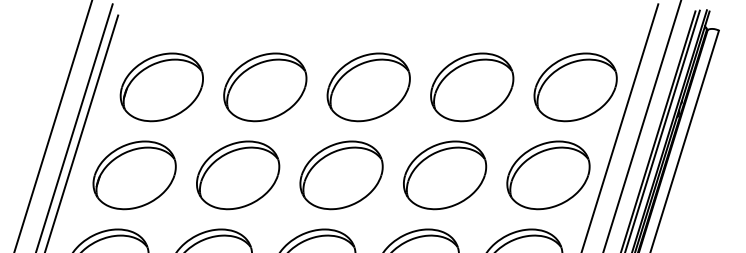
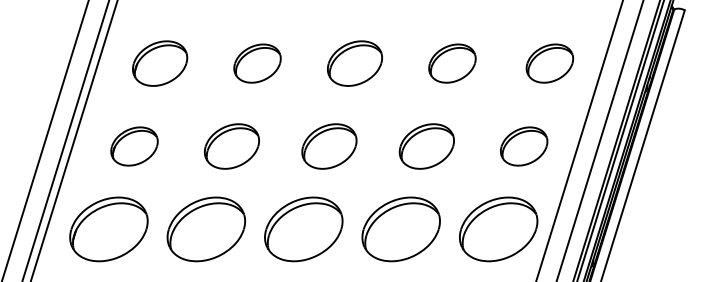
part: (161, 87) -> (159, 63), size x0.7
part: (265, 87) -> (257, 63), size x0.6
part: (368, 87) -> (354, 63), size x0.7
part: (472, 87) -> (452, 63), size x0.6
part: (575, 87) -> (549, 63), size x0.6
part: (134, 175) -> (134, 146), size x0.6
part: (237, 175) -> (231, 146), size x0.7
part: (341, 175) -> (329, 146), size x0.7
part: (444, 175) -> (426, 146), size x0.7
part: (547, 175) -> (523, 146), size x0.6

